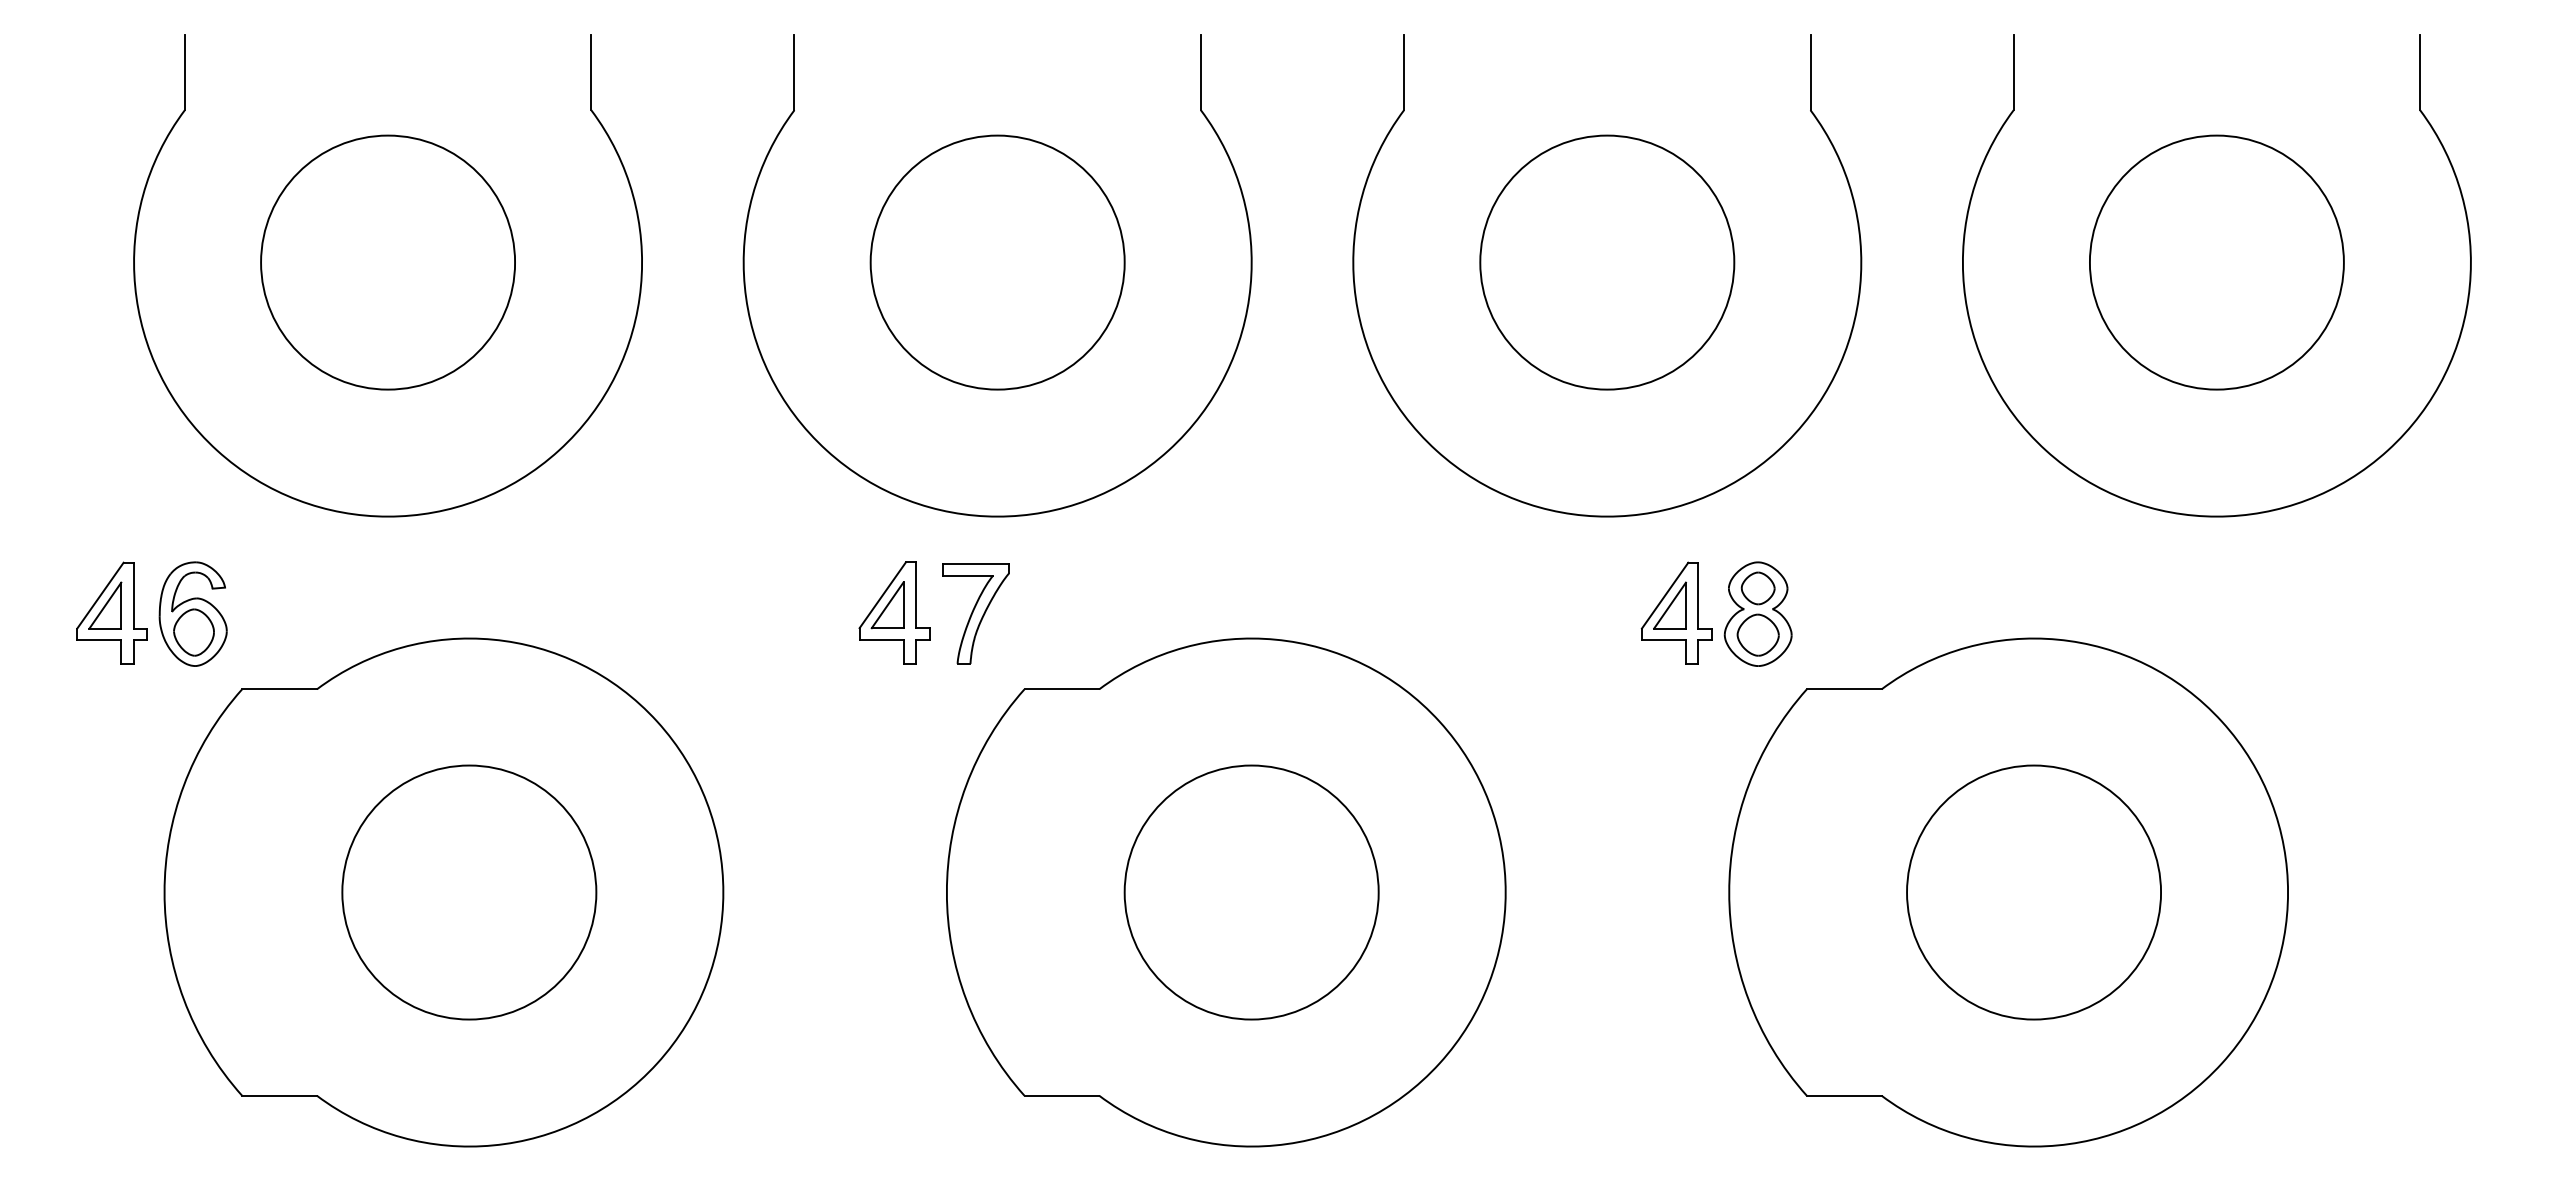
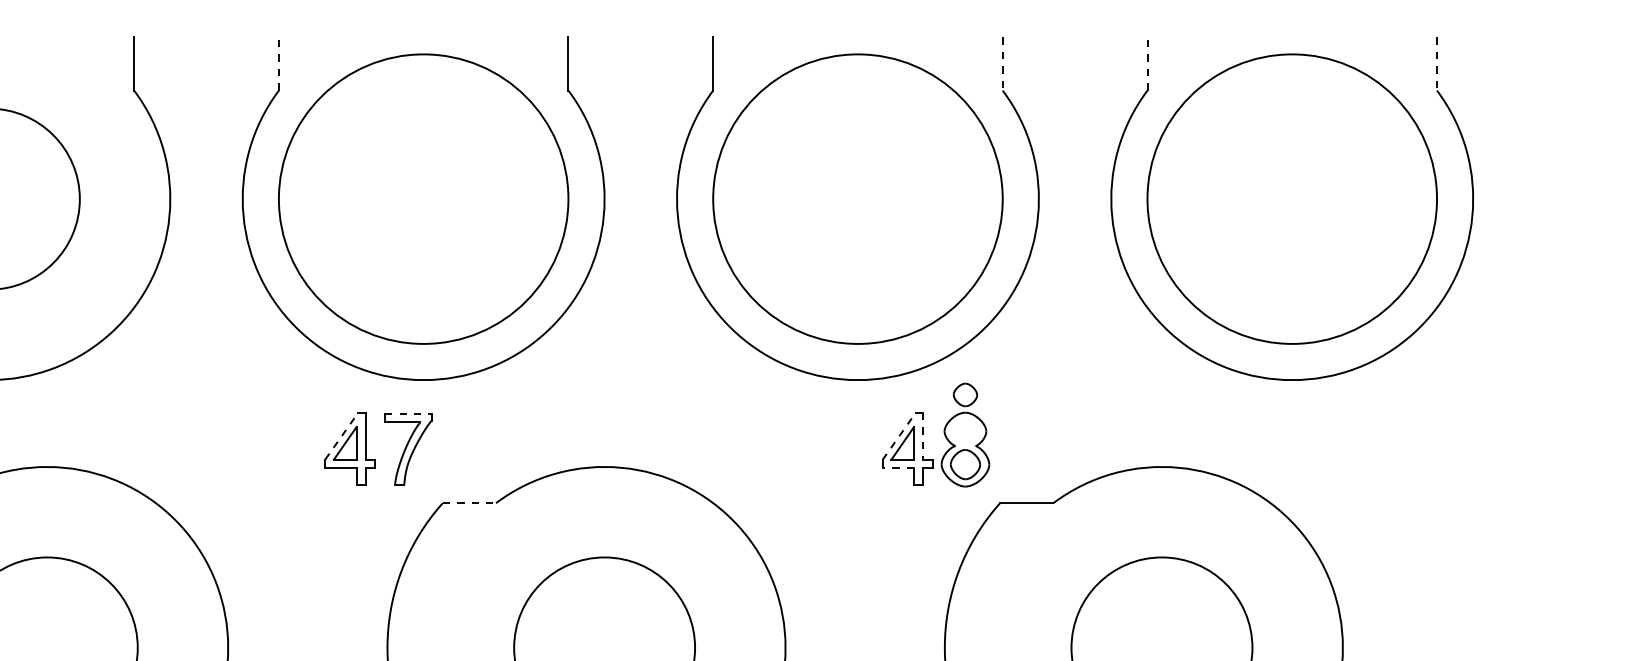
line: (794, 72) -> (278, 63), solid -> dashed
line: (2013, 72) -> (1147, 63), solid -> dashed
line: (1810, 73) -> (1002, 64), solid -> dashed
line: (2420, 73) -> (1437, 64), solid -> dashed
circle: (997, 262) -> (423, 199), size x1.6
circle: (1607, 262) -> (858, 199), size x1.6
circle: (2216, 262) -> (1291, 199), size x1.6
line: (976, 563) -> (408, 413), solid -> dashed
part: (1757, 588) -> (964, 395), moved
line: (883, 594) -> (342, 435), solid -> dashed
line: (1665, 595) -> (899, 436), solid -> dashed
line: (1698, 595) -> (922, 436), solid -> dashed
line: (1663, 640) -> (897, 468), solid -> dashed
line: (1062, 689) -> (469, 503), solid -> dashed

